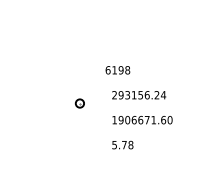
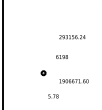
text: (139, 95) -> (72, 37), moved
text: (122, 145) -> (53, 96), moved

